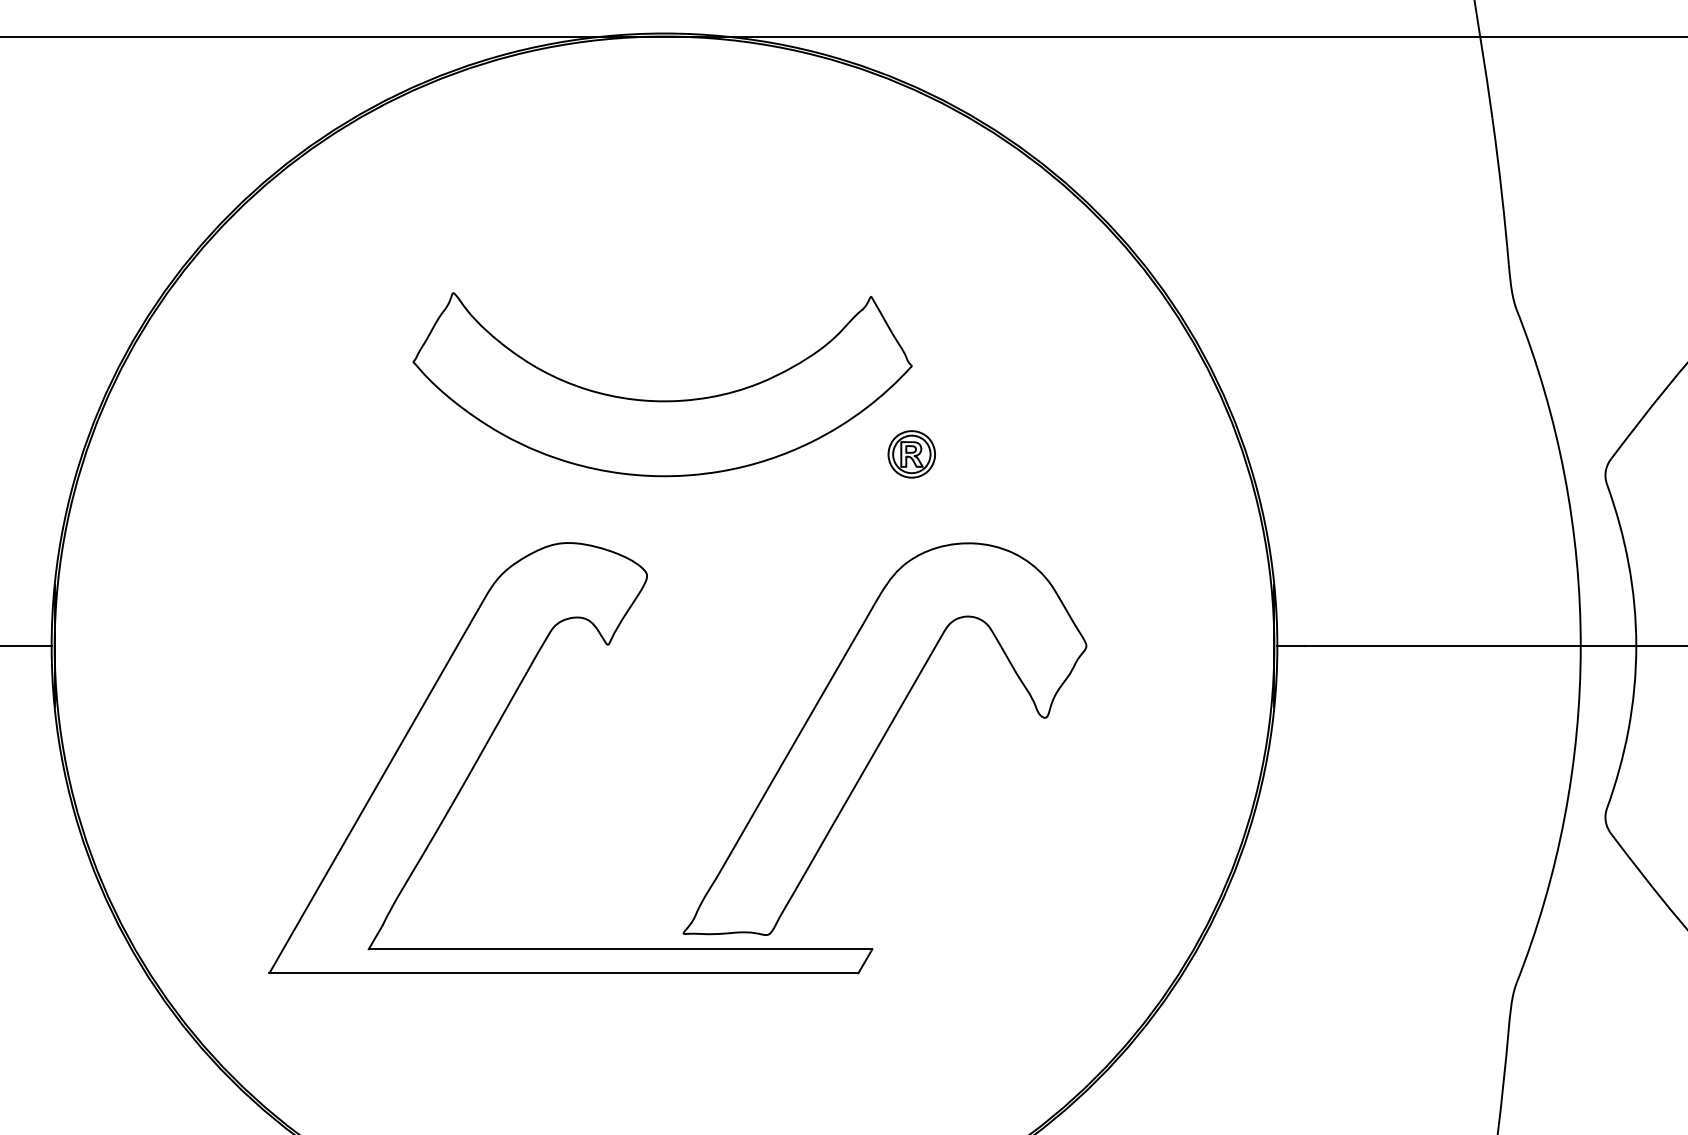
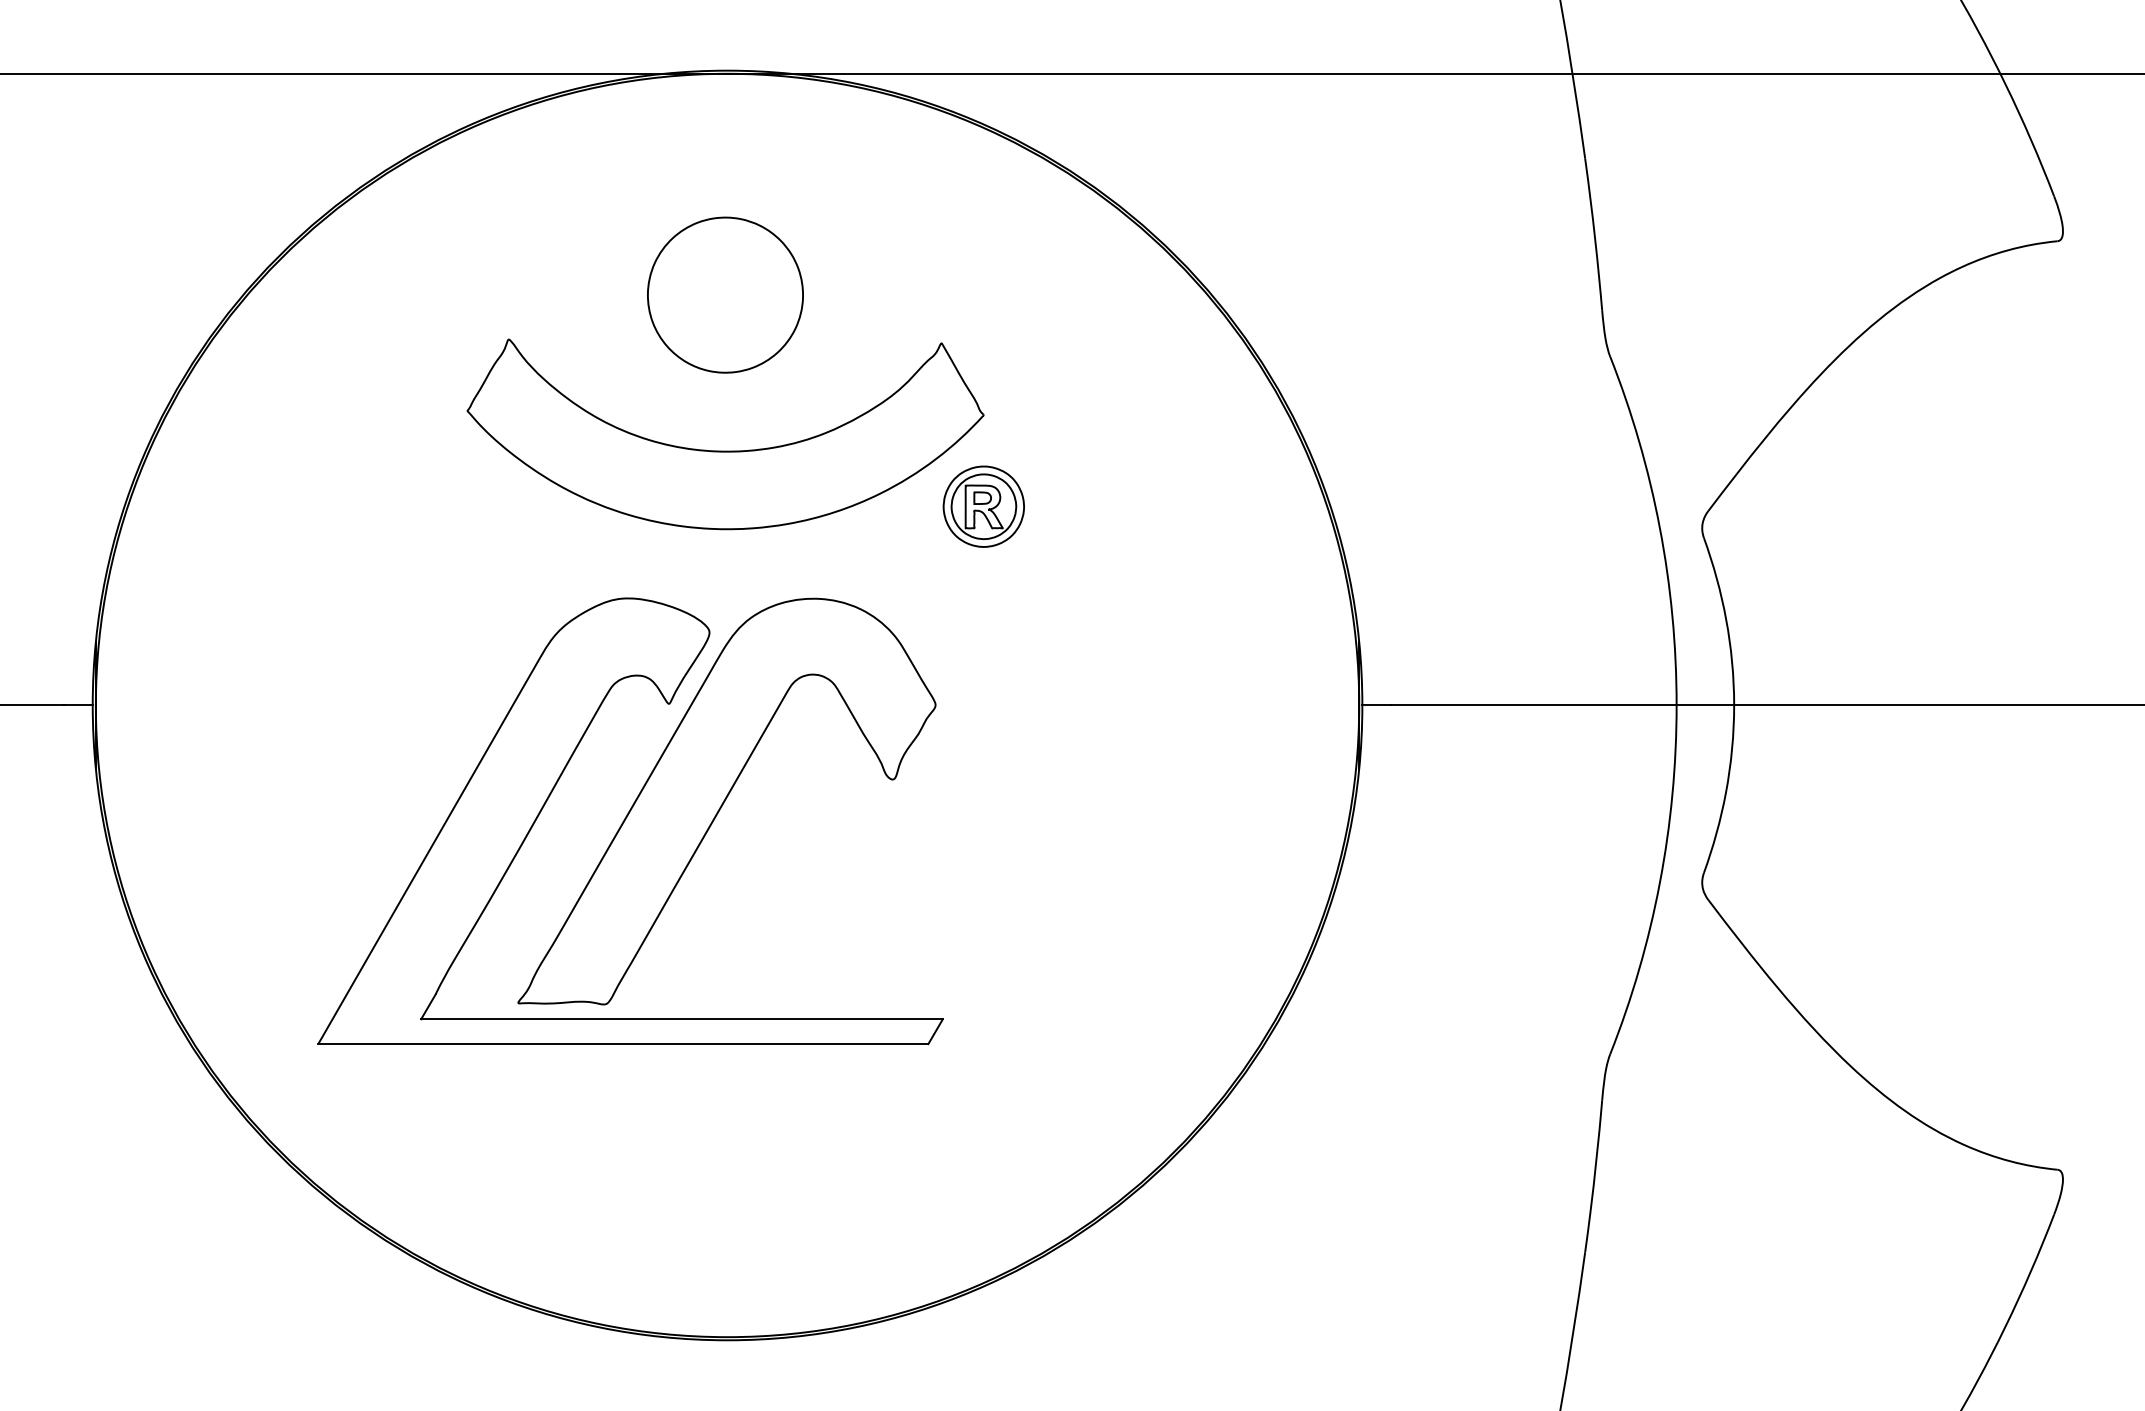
part: (662, 249) -> (725, 294), added
part: (911, 454) -> (983, 506), size x1.67
part: (884, 739) -> (726, 801), moved

